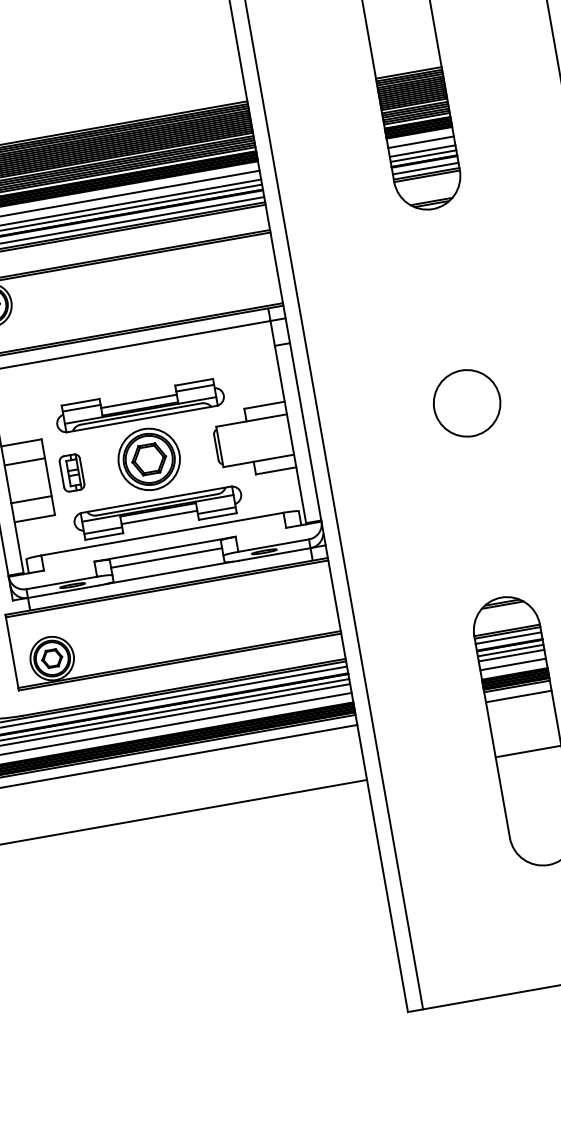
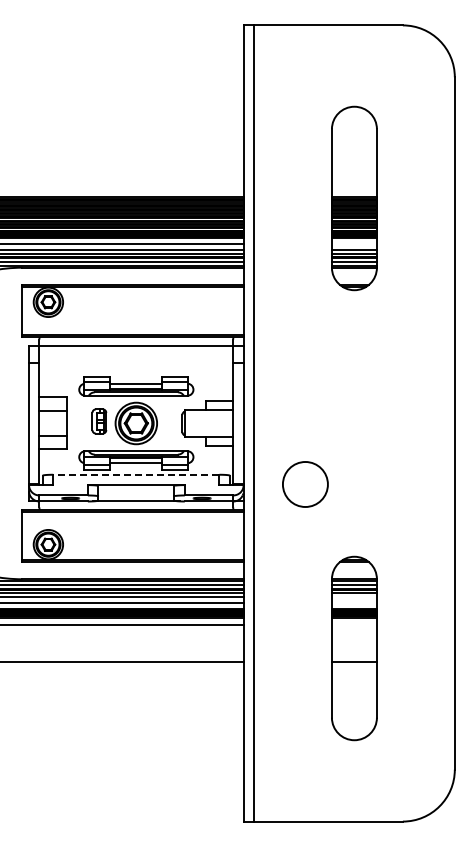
line: (419, 142) -> (353, 244), removed
circle: (467, 403) -> (305, 484), moved
part: (72, 473) -> (99, 421), moved
line: (161, 533) -> (135, 474), solid -> dashed
line: (166, 558) -> (136, 491), removed
line: (510, 655) -> (353, 596), removed
line: (511, 664) -> (353, 602), removed
line: (517, 696) -> (353, 624), removed

